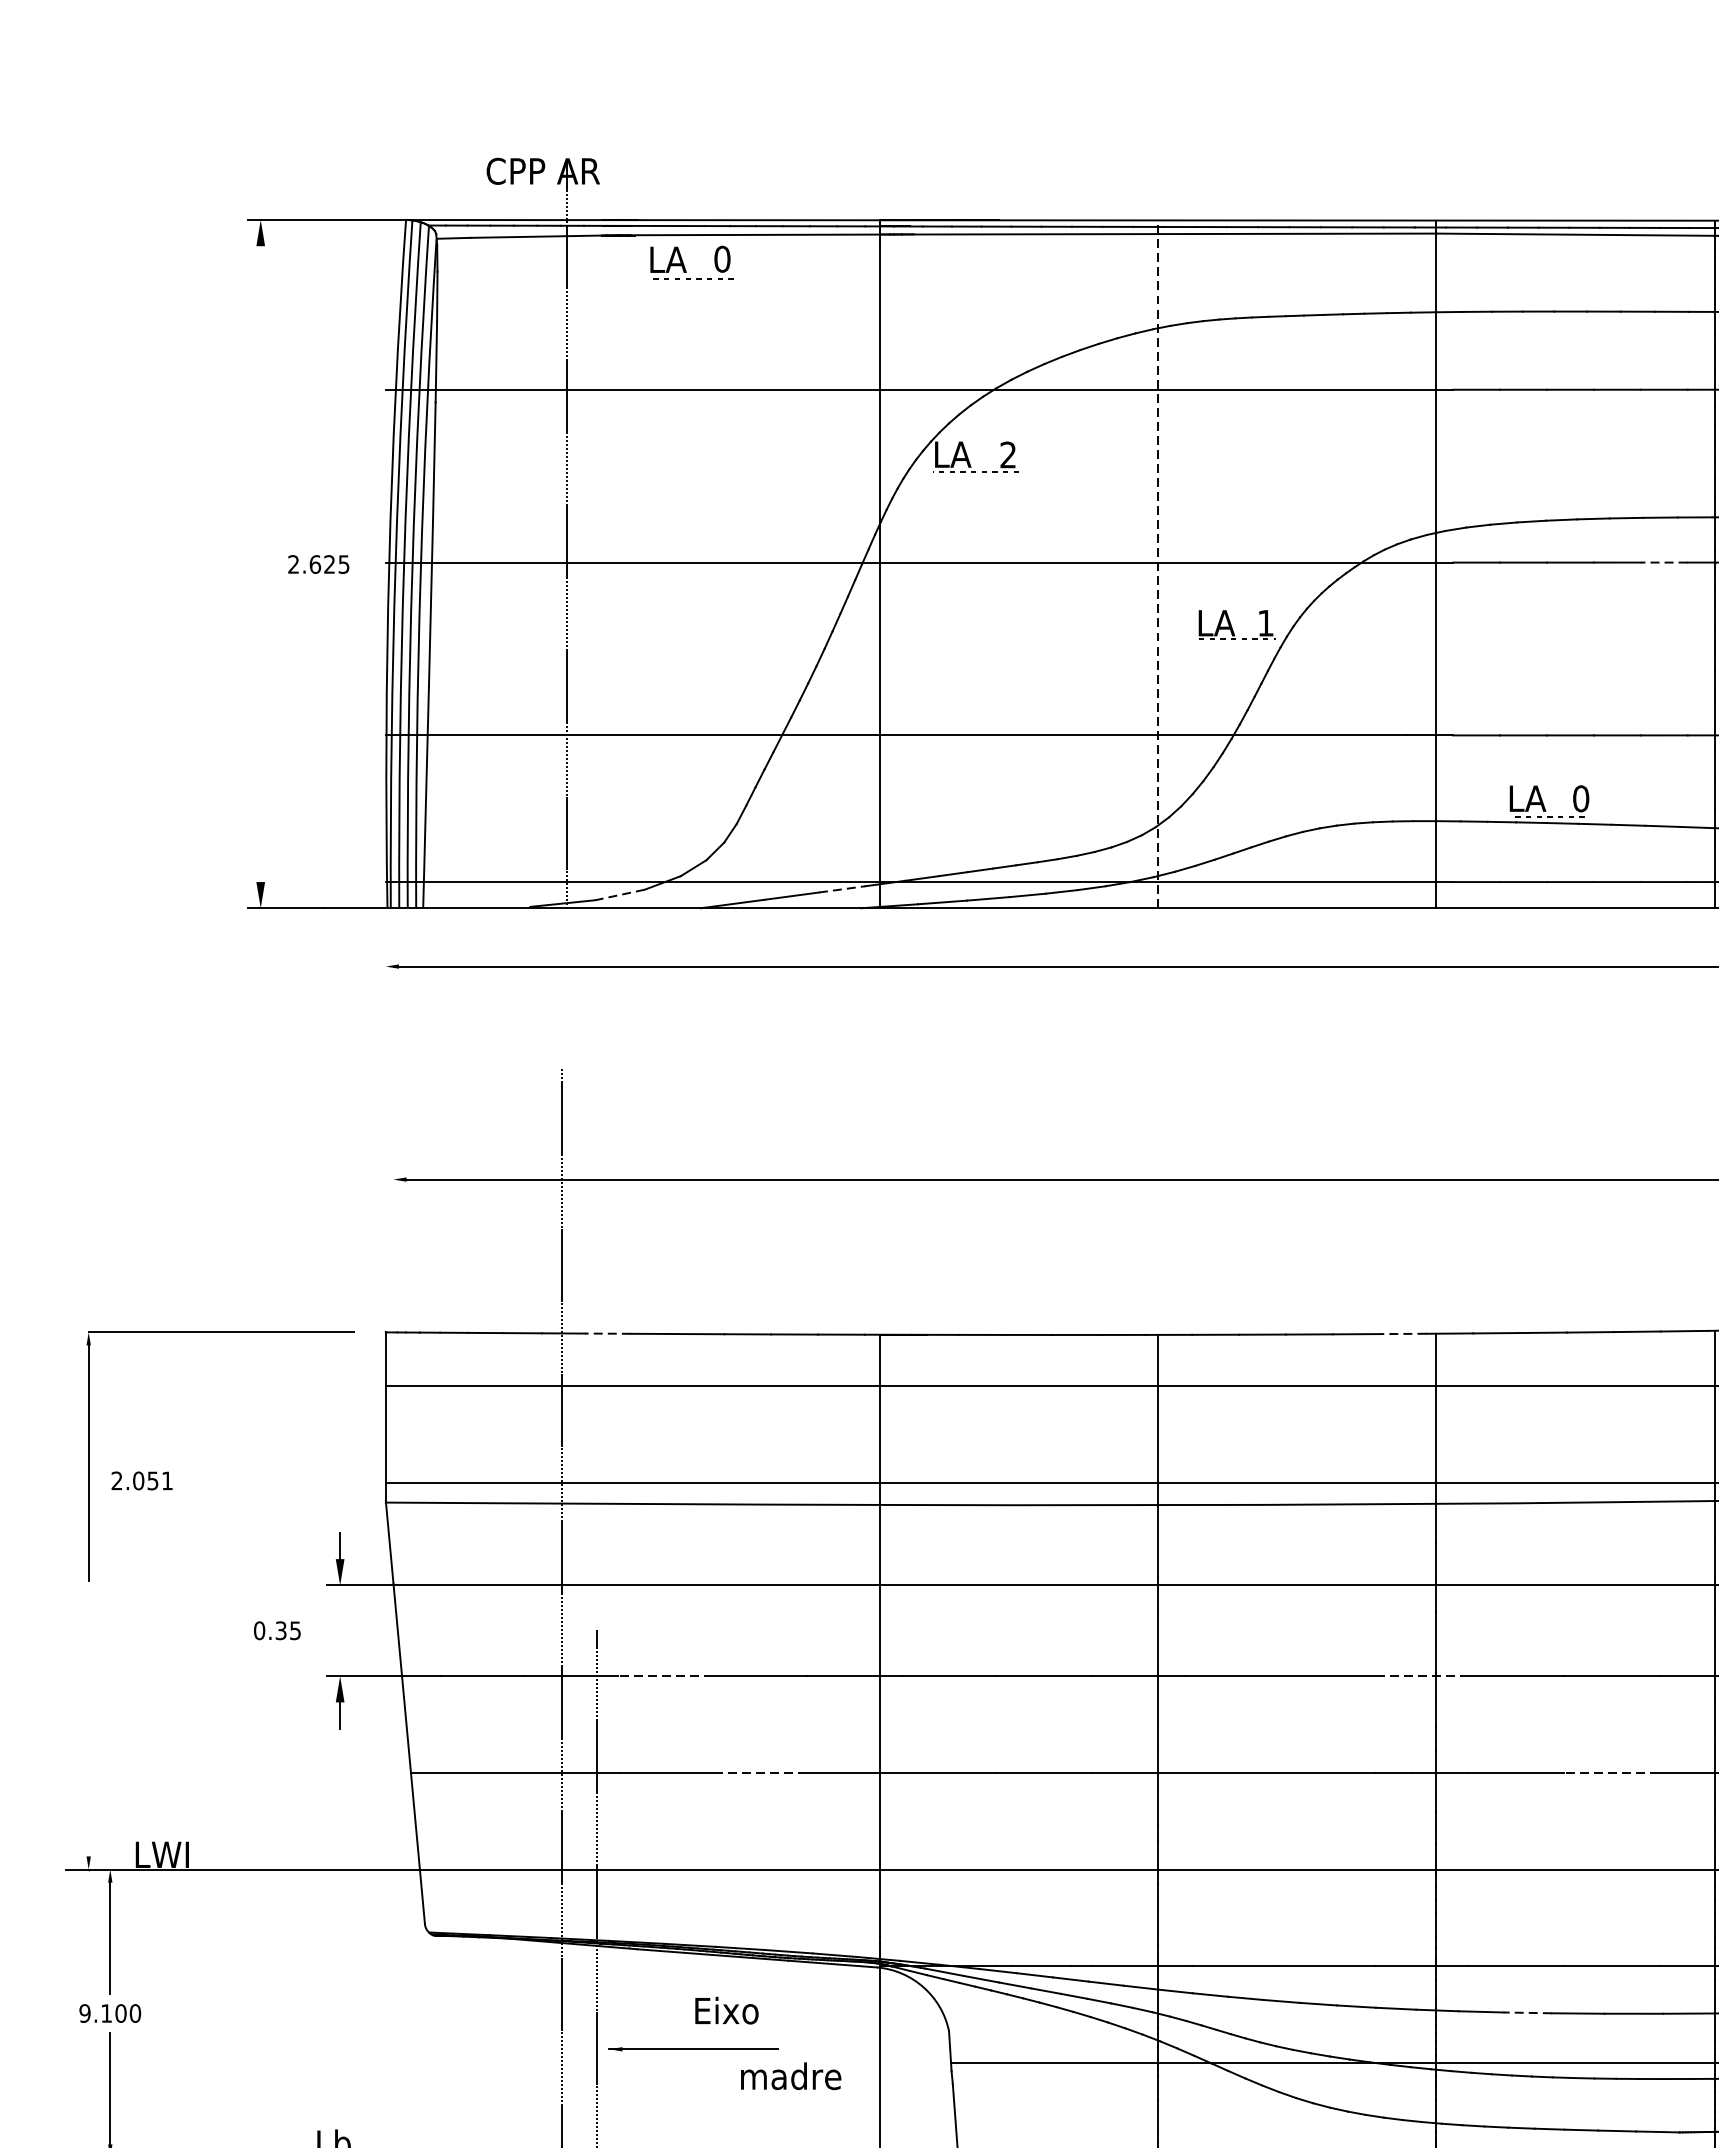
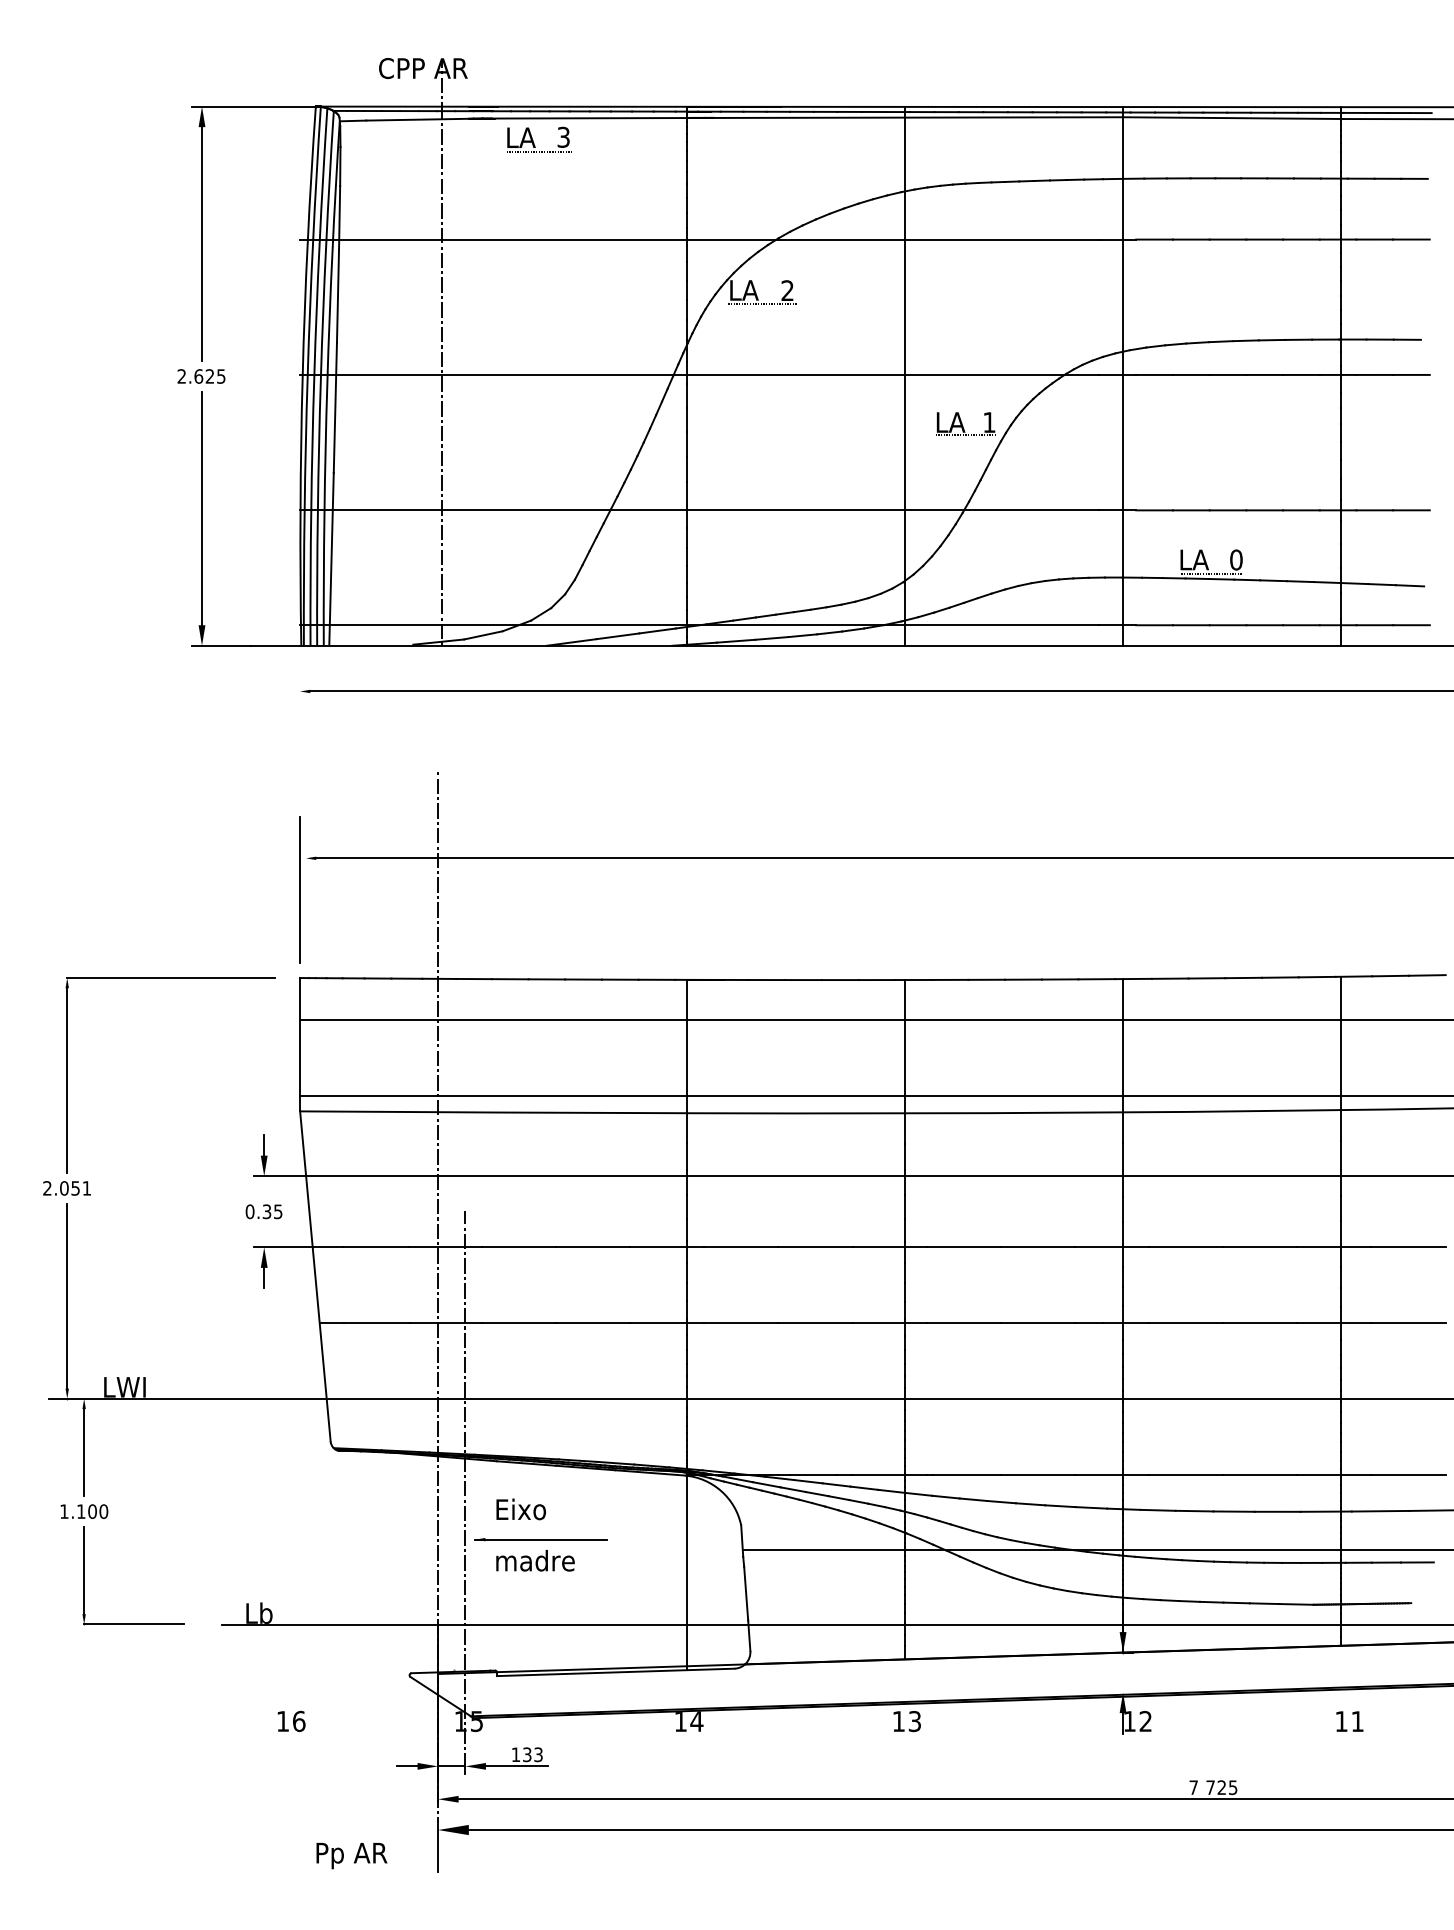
text: (722, 258) -> (563, 136), 0 -> 3
line: (261, 394) -> (202, 243), added
line: (1662, 561) -> (1300, 374), dashed -> solid
line: (1158, 563) -> (905, 375), dashed -> solid
text: (318, 564) -> (201, 376), moved
line: (261, 733) -> (202, 508), added
line: (843, 888) -> (658, 630), dashed -> solid
line: (620, 895) -> (483, 635), dashed -> solid
line: (386, 1219) -> (300, 889), added
line: (608, 1334) -> (474, 979), dashed -> solid
line: (1402, 1334) -> (1096, 979), dashed -> solid
text: (141, 1481) -> (66, 1188), moved
text: (276, 1630) -> (263, 1211), moved
line: (666, 1676) -> (519, 1247), dashed -> solid
line: (1421, 1676) -> (1111, 1247), dashed -> solid
line: (89, 1737) -> (67, 1295), added
line: (759, 1773) -> (592, 1323), dashed -> solid
line: (1610, 1773) -> (1259, 1323), dashed -> solid
text: (726, 2010) -> (520, 1509), moved
text: (85, 2013) -> (64, 1511), 9.100 -> 1.100
line: (1527, 2013) -> (1194, 1511), dashed -> solid
text: (791, 2075) -> (535, 1560), moved

